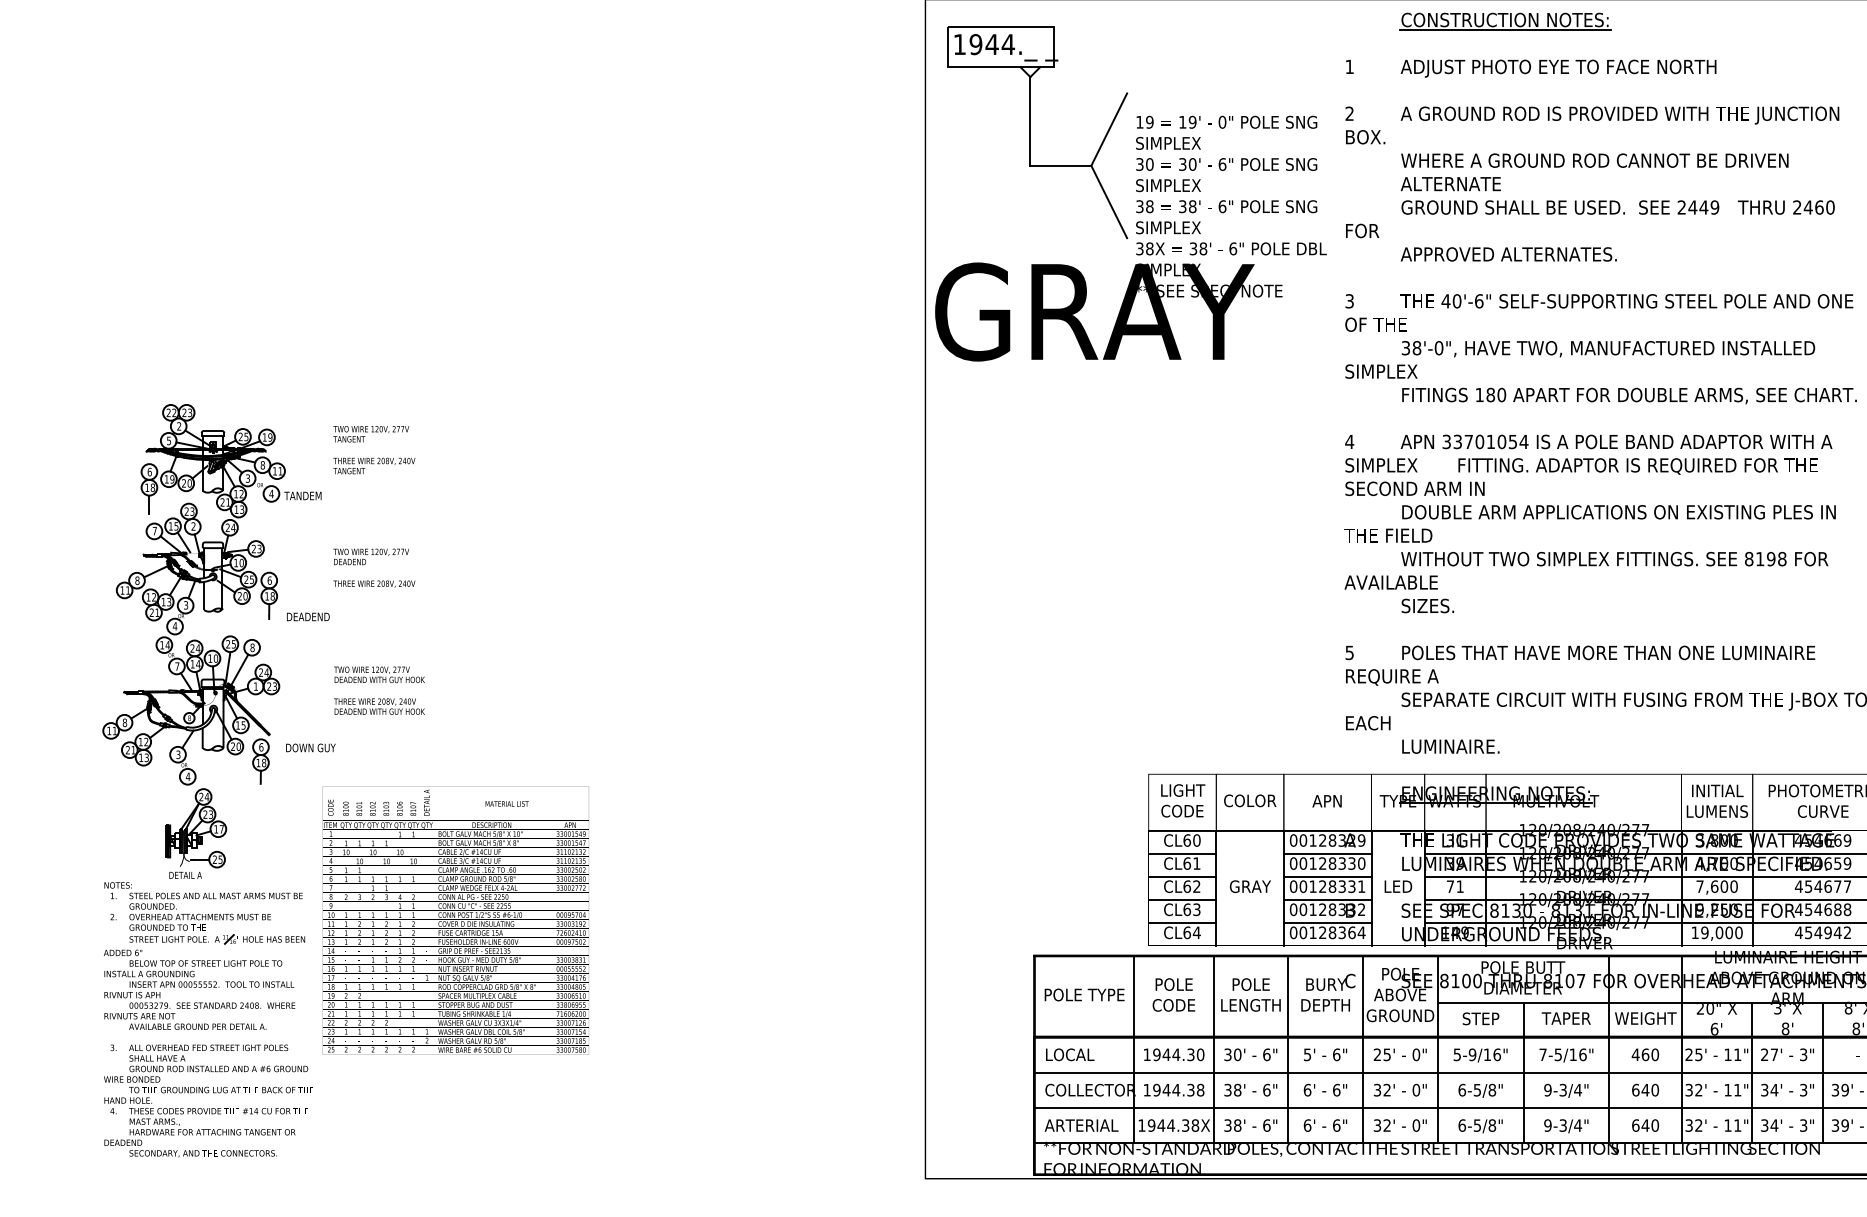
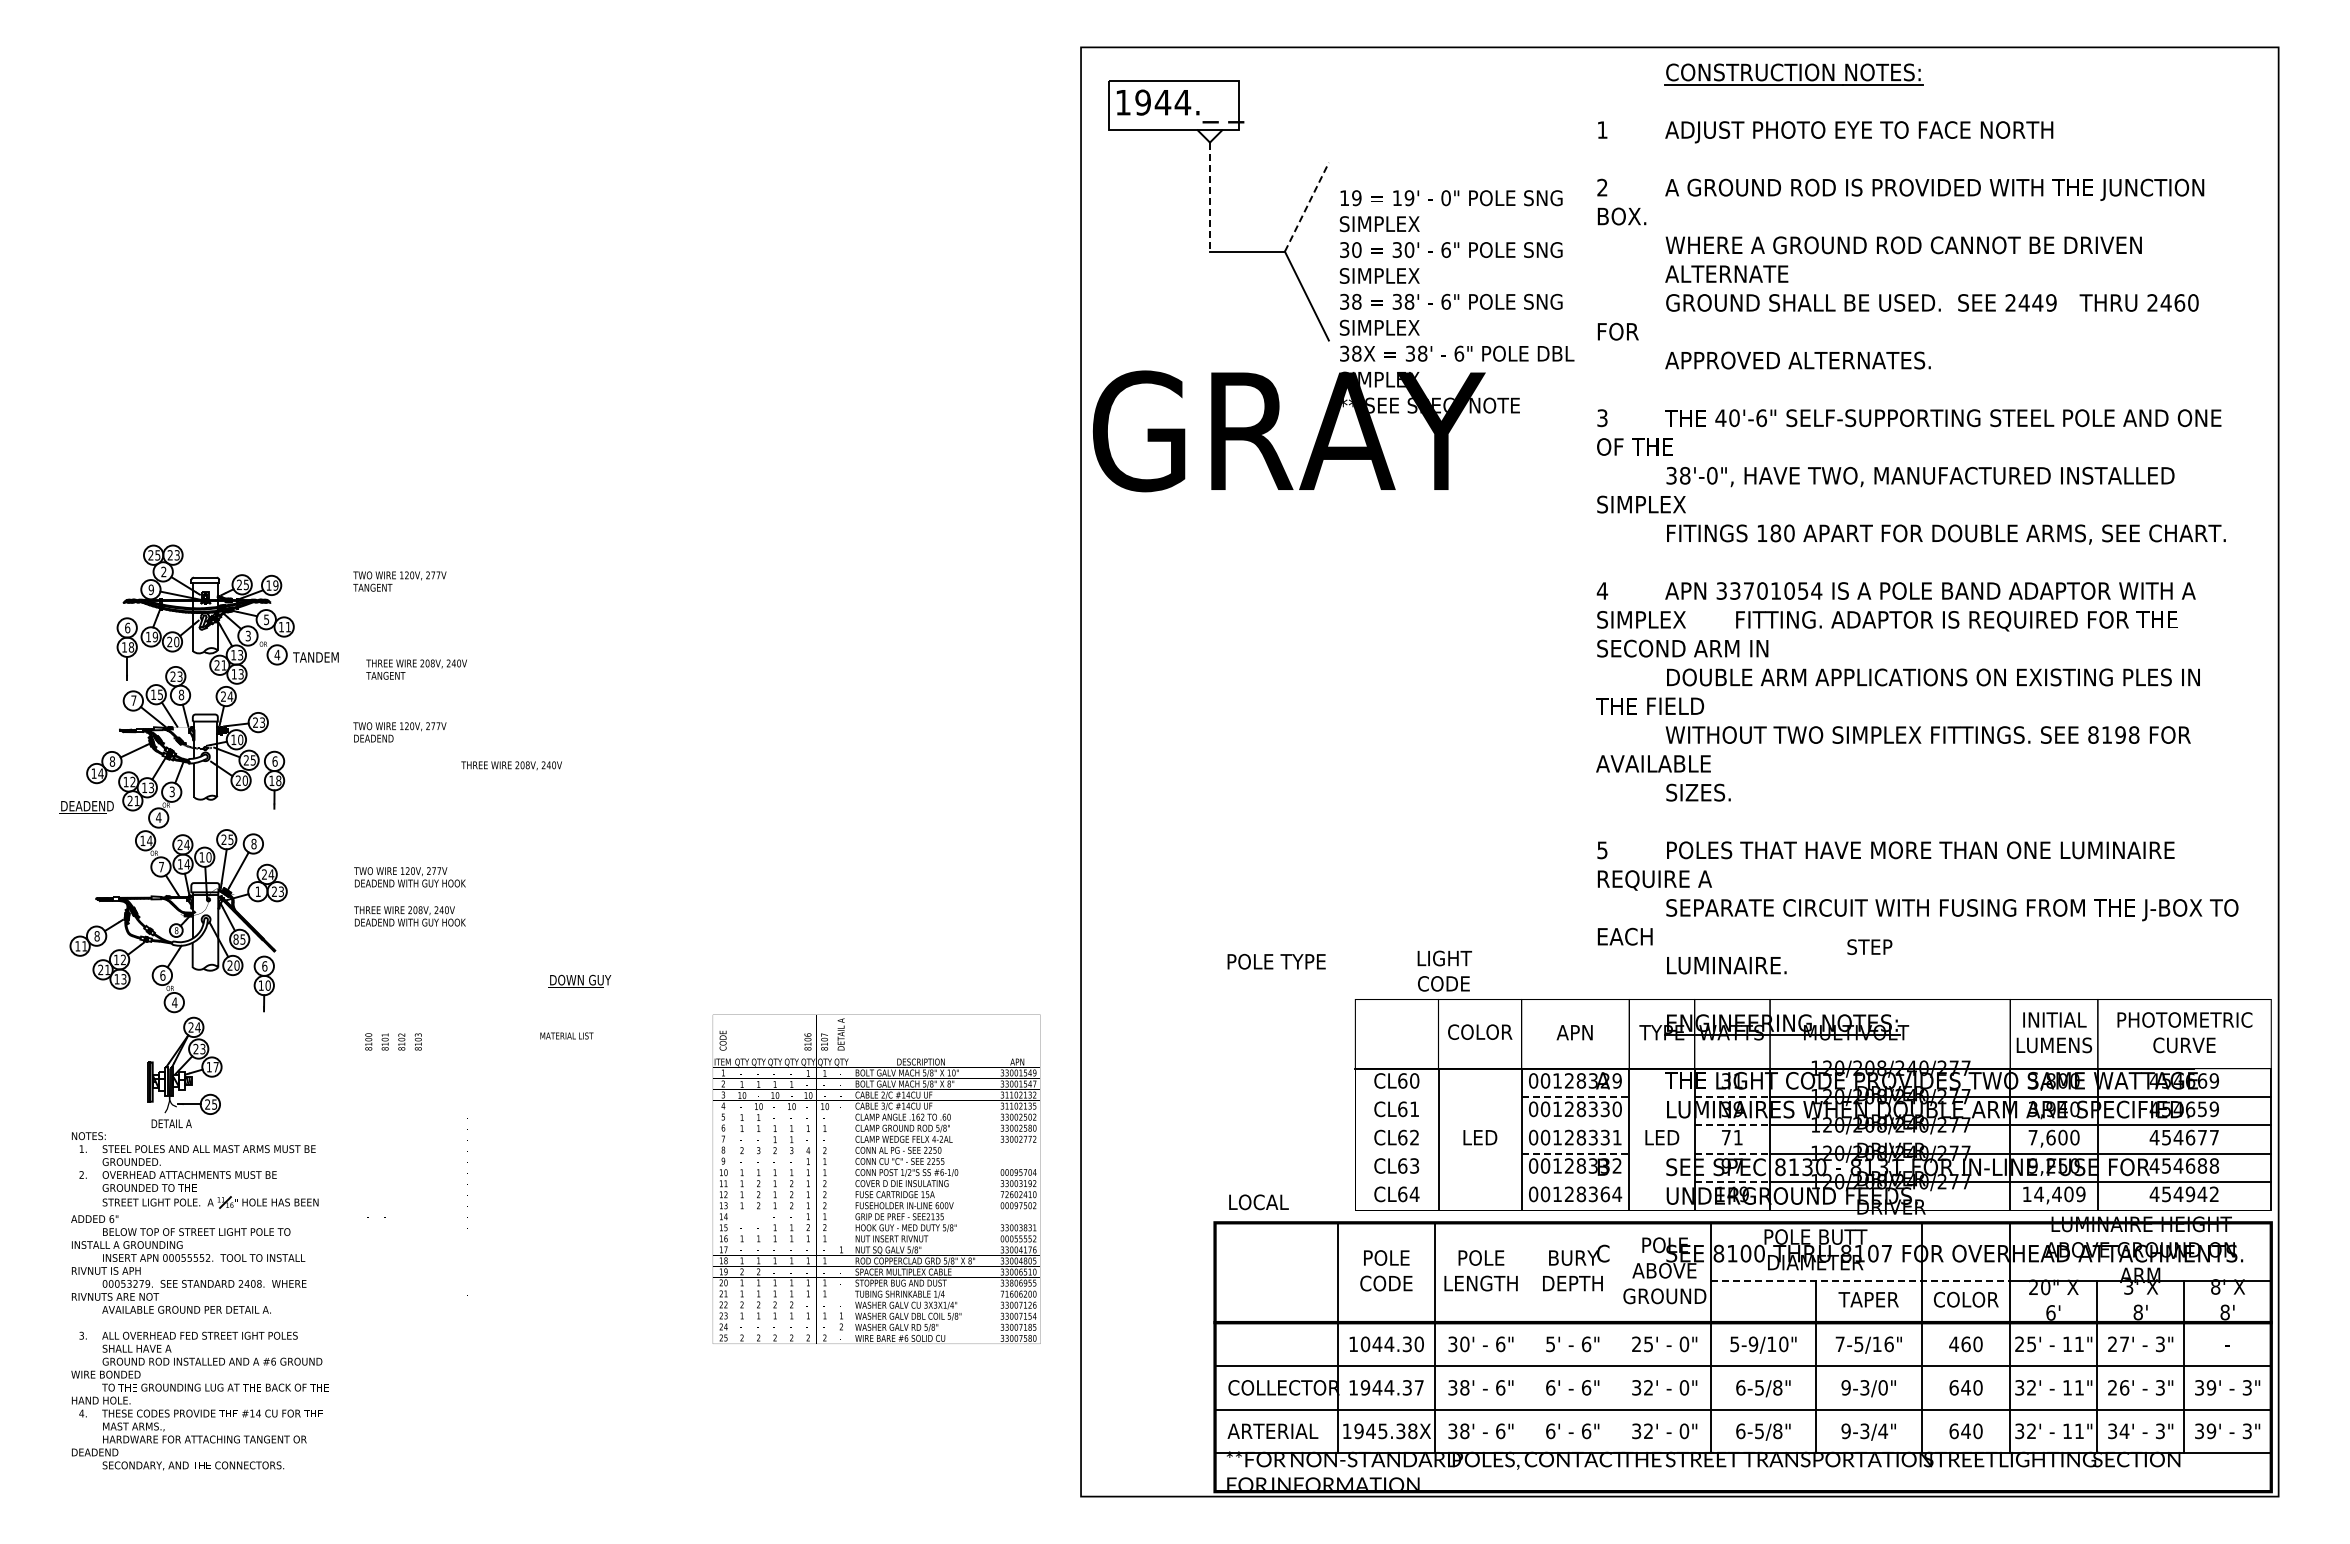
line: (1029, 121) -> (1209, 197), solid -> dashed
line: (1108, 129) -> (1306, 207), solid -> dashed
text: (174, 413) -> (157, 555), 22 -> 25
text: (168, 440) -> (150, 589), 5 -> 9
text: (262, 465) -> (266, 619), 8 -> 5
text: (374, 465) -> (416, 669), moved
text: (241, 494) -> (240, 655), 12 -> 13
text: (193, 526) -> (181, 694), 2 -> 8
text: (374, 583) -> (511, 765), moved
text: (127, 590) -> (100, 773), 11 -> 14
text: (307, 618) -> (86, 807), moved
text: (237, 725) -> (235, 939), 15 -> 85
text: (309, 748) -> (579, 980), moved
text: (178, 754) -> (162, 975), 3 -> 6
text: (263, 762) -> (267, 985), 18 -> 10
text: (1182, 800) -> (1444, 970), moved
line: (1182, 854) -> (1396, 1097), removed
line: (1327, 854) -> (1575, 1097), solid -> dashed
line: (1455, 854) -> (1732, 1097), solid -> dashed
text: (1711, 863) -> (2047, 1109), 4,700 -> 3,940
line: (1182, 876) -> (1396, 1125), removed
line: (1327, 876) -> (1575, 1125), removed
line: (1455, 876) -> (1732, 1125), solid -> dashed
text: (1250, 886) -> (1480, 1137), GRAY -> LED
line: (1182, 899) -> (1396, 1153), removed
line: (1327, 899) -> (1575, 1153), solid -> dashed
line: (1455, 899) -> (1732, 1153), solid -> dashed
text: (455, 919) -> (876, 1178), moved
line: (1182, 923) -> (1396, 1182), removed
line: (1327, 923) -> (1575, 1182), removed
line: (1455, 923) -> (1732, 1182), solid -> dashed
text: (1721, 932) -> (2059, 1194), 19,000 -> 14,409
text: (1084, 994) -> (1276, 961), moved
line: (1559, 1002) -> (1860, 1280), solid -> dashed
text: (1480, 1018) -> (1869, 946), moved
text: (1645, 1018) -> (1966, 1299), WEIGHT -> COLOR
line: (1288, 1049) -> (1527, 1337), removed
line: (1362, 1049) -> (1618, 1337), removed
text: (1069, 1054) -> (1258, 1202), moved
text: (1156, 1054) -> (1365, 1344), 1944.30 -> 1044.30
text: (1496, 1054) -> (1783, 1343), 5-9/16" -> 5-9/10"
text: (1200, 1089) -> (1418, 1387), 1944.38 -> 1944.37
text: (1578, 1089) -> (1883, 1387), 9-3/4" -> 9-3/0"
text: (1769, 1089) -> (2118, 1387), 34' -> 26'
text: (1170, 1125) -> (1382, 1431), 1944.38X -> 1945.38X

